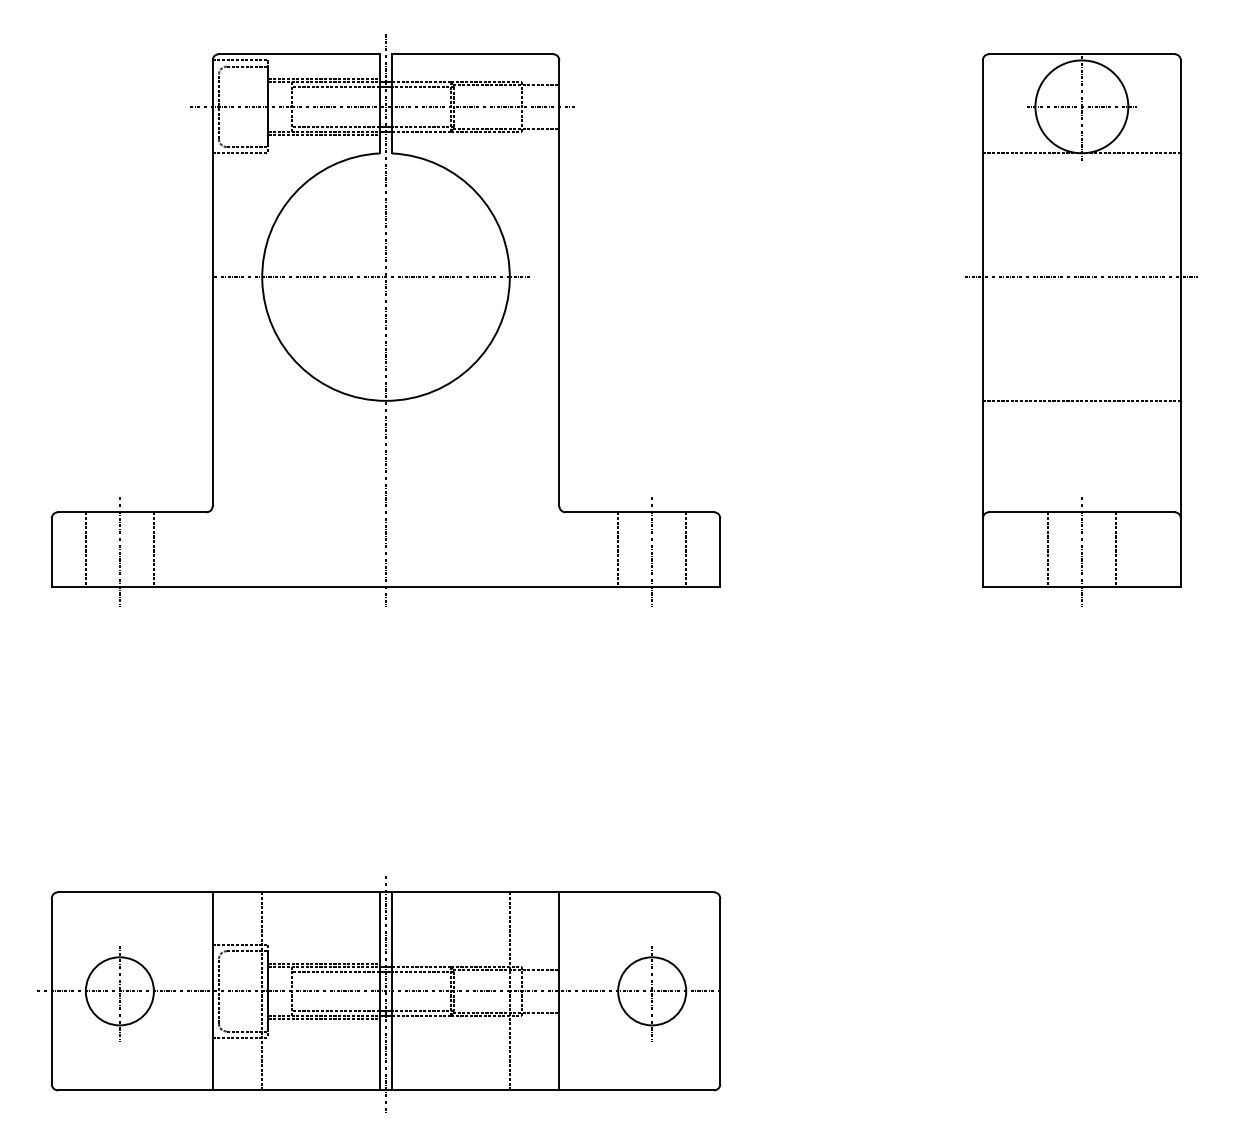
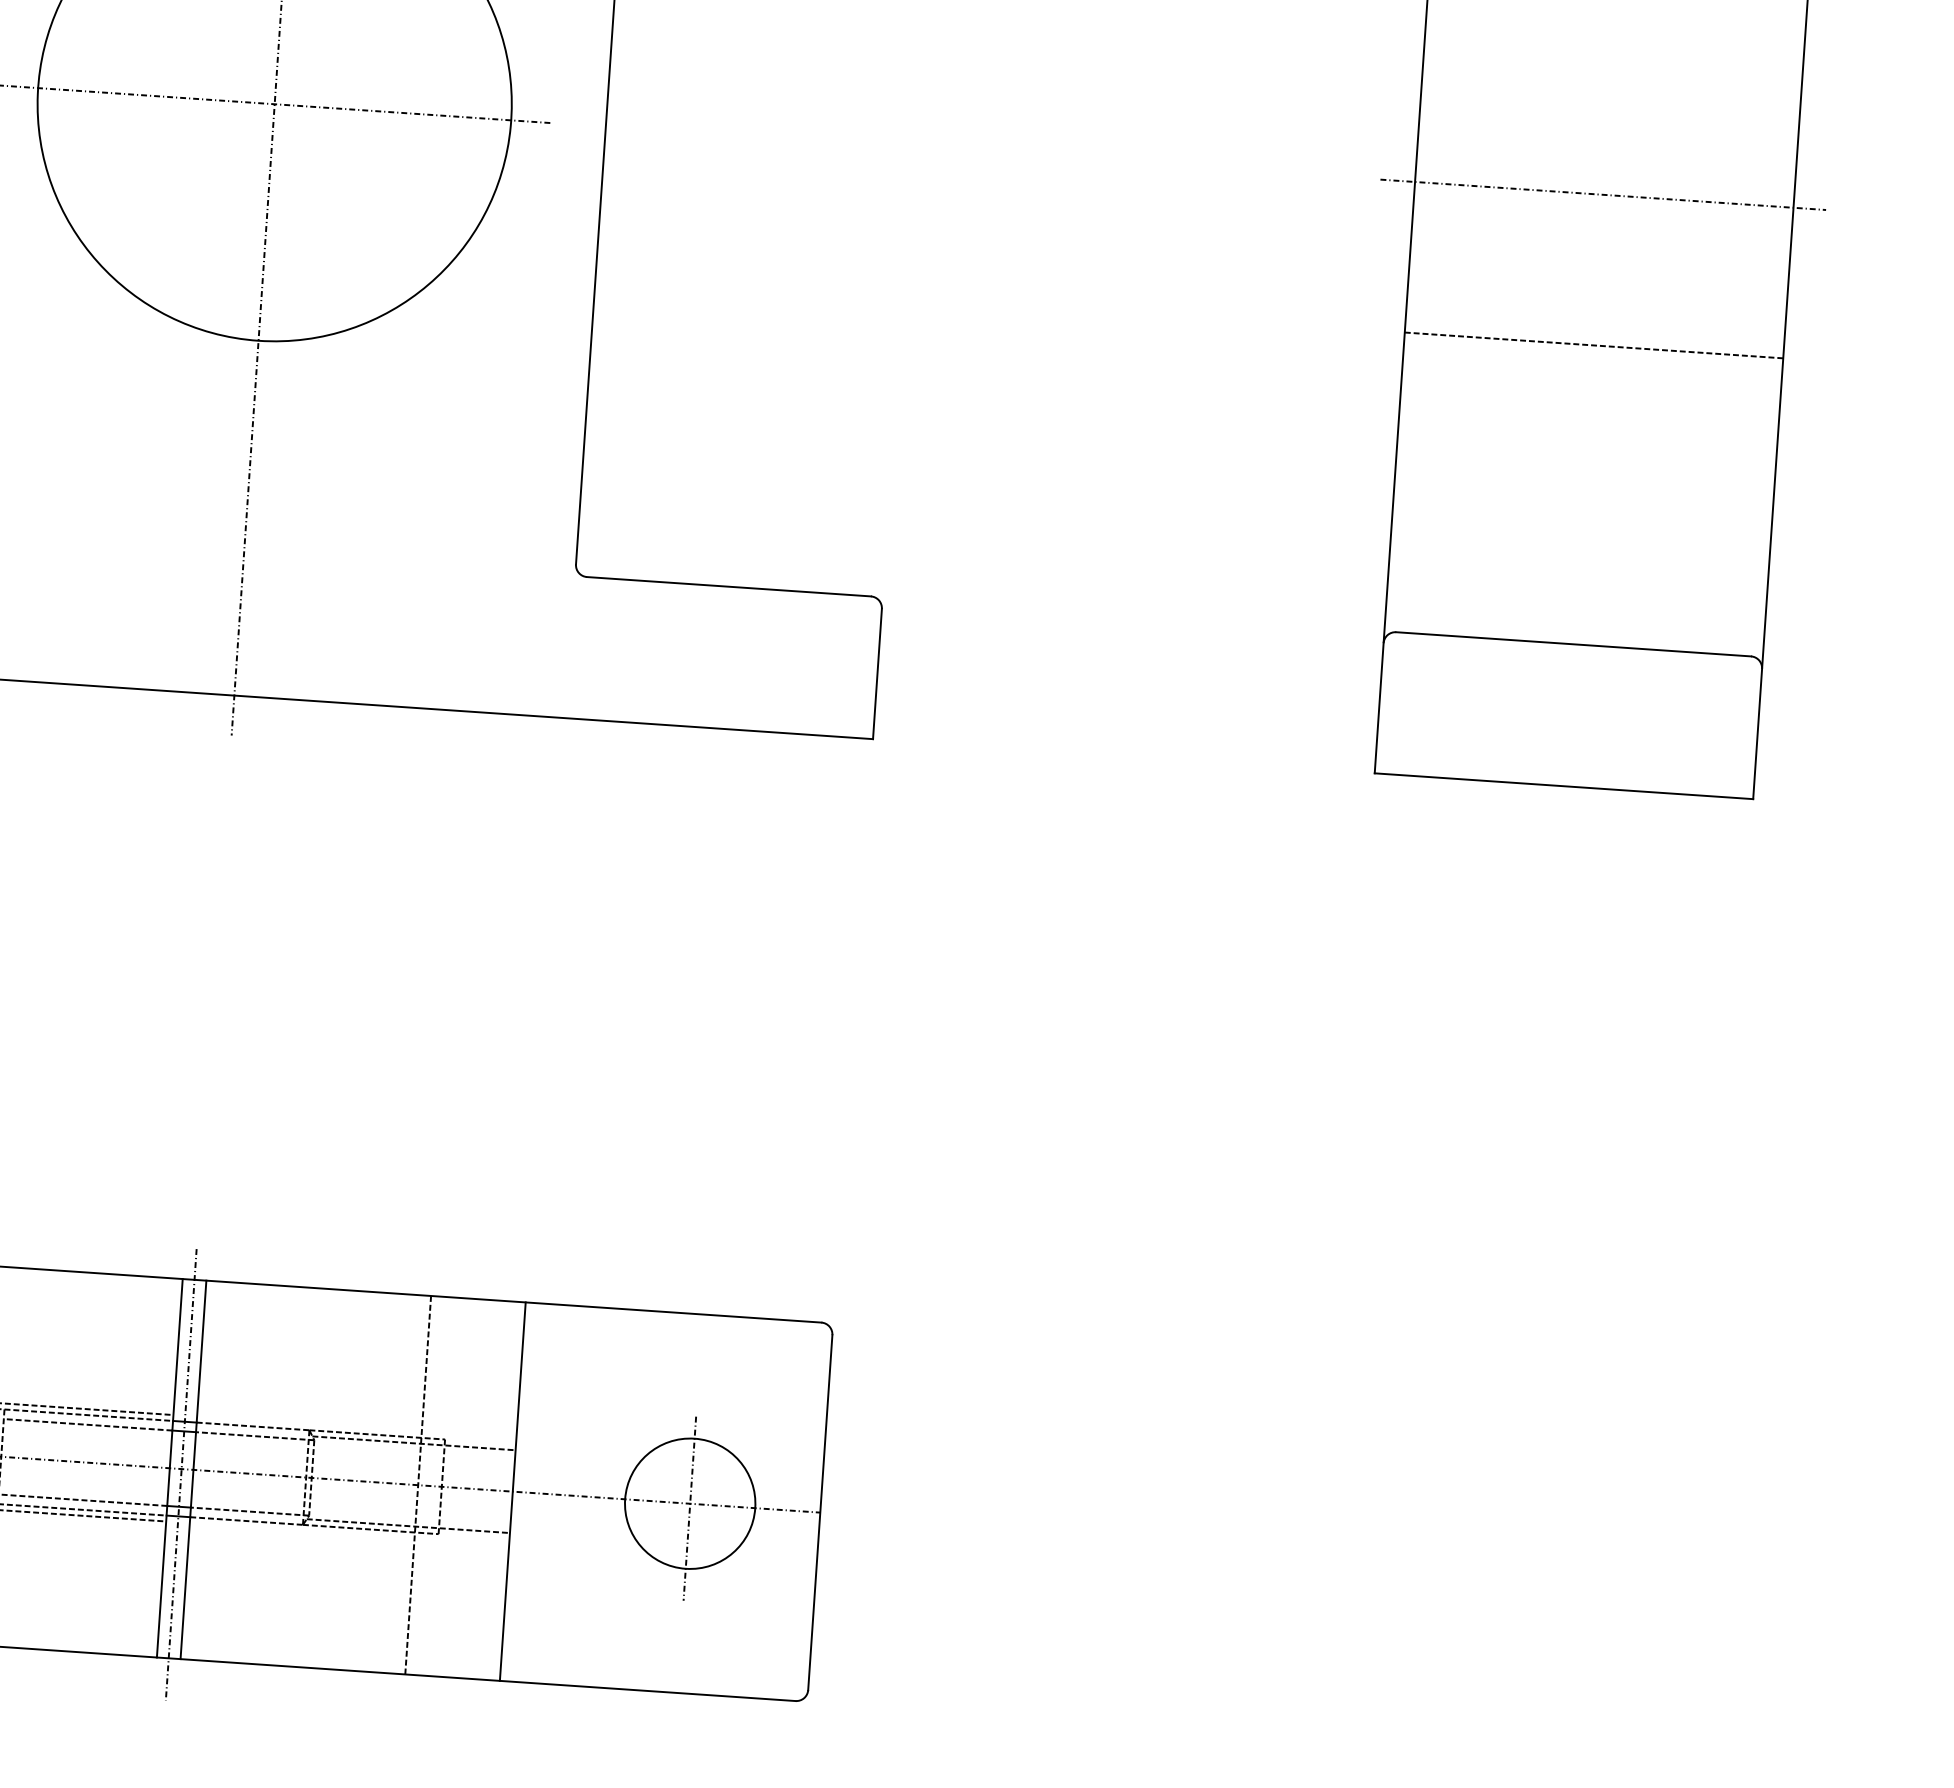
line: (1081, 400) -> (1593, 344), moved
line: (618, 549) -> (683, 655), removed
line: (686, 549) -> (813, 663), removed
line: (1047, 549) -> (1503, 710), removed
line: (1115, 549) -> (1633, 719), removed
line: (652, 552) -> (747, 665), removed
line: (1081, 552) -> (1567, 721), removed

